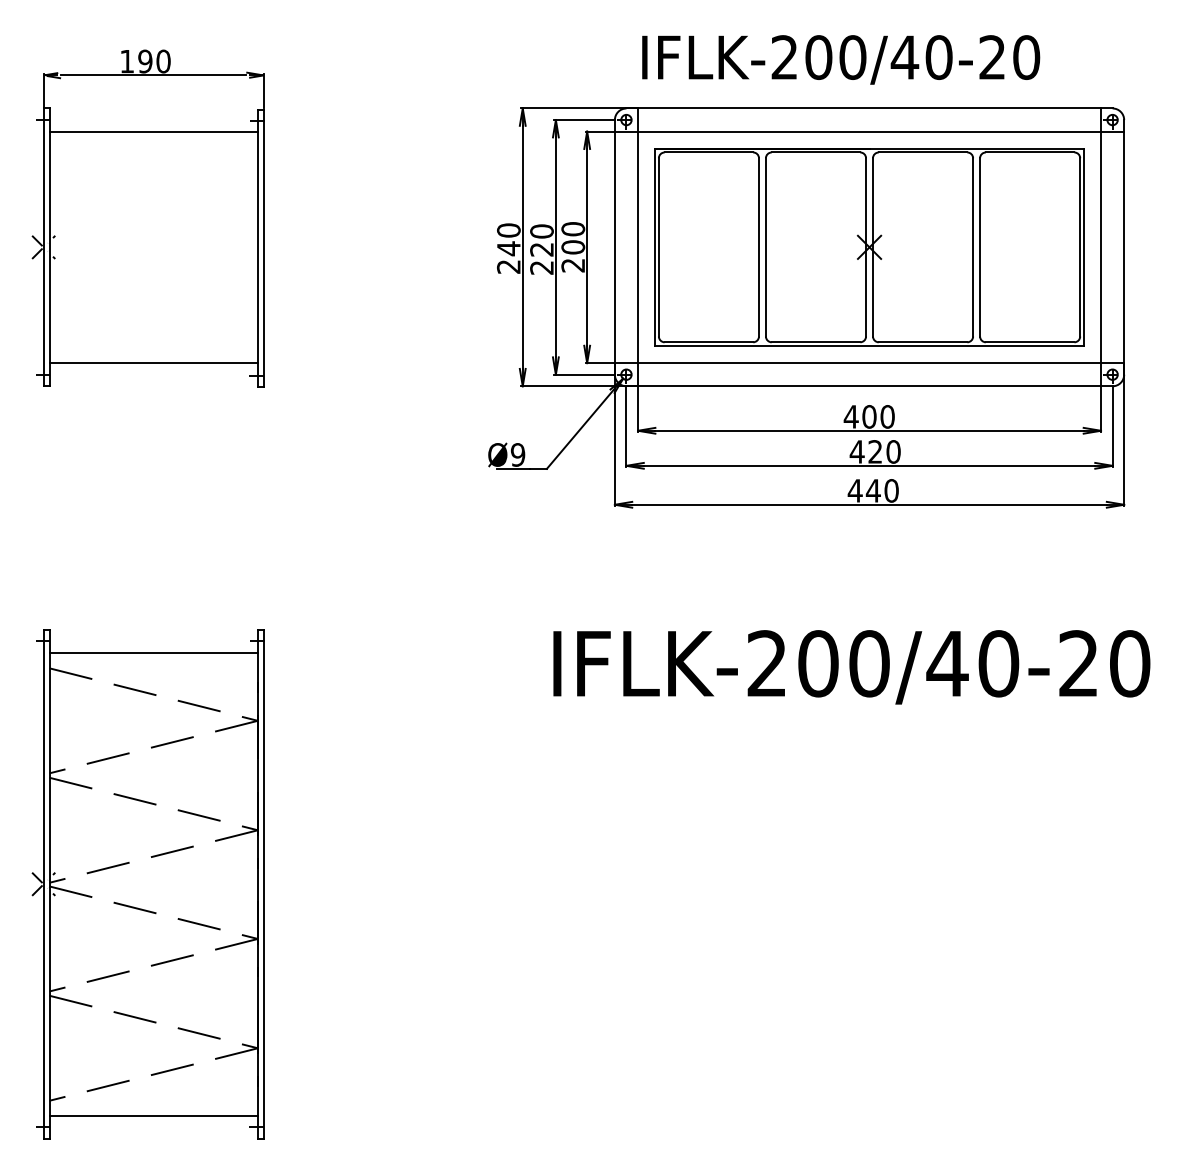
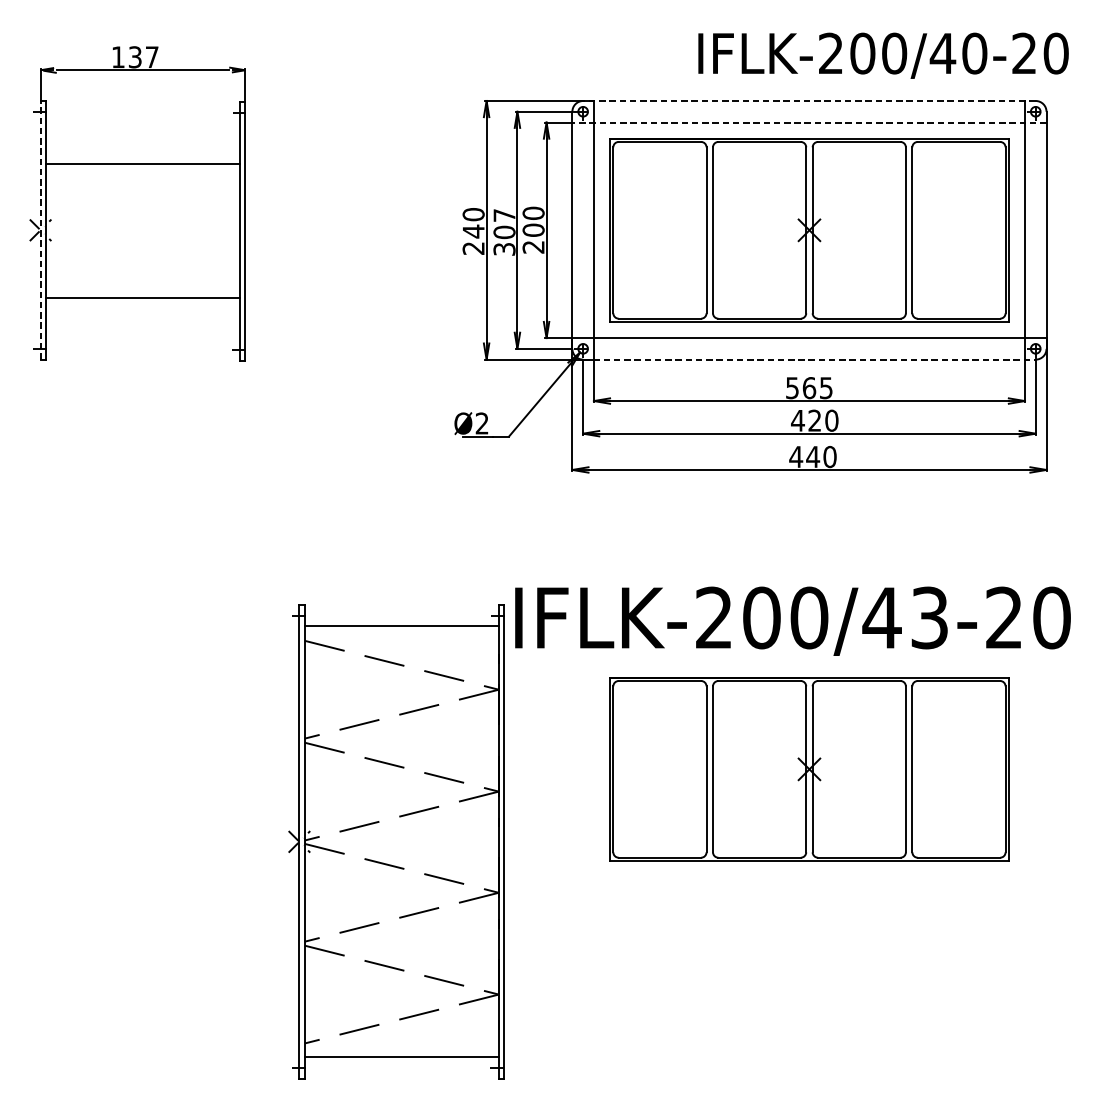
text: (841, 59) -> (883, 55), moved
text: (154, 61) -> (143, 57), 190 -> 137
line: (869, 108) -> (809, 101), solid -> dashed
line: (153, 131) -> (142, 163), moved
line: (869, 131) -> (809, 122), solid -> dashed
line: (43, 247) -> (40, 230), solid -> dashed
text: (541, 249) -> (504, 232), 220 -> 307
line: (153, 363) -> (142, 298), moved
line: (870, 386) -> (810, 359), solid -> dashed
text: (868, 416) -> (808, 387), 400 -> 565
text: (517, 454) -> (481, 423), Ø9 -> Ø2
text: (998, 663) -> (929, 617), IFLK-200/40-20 -> IFLK-200/43-20
part: (869, 826) -> (809, 769), added
part: (147, 884) -> (396, 842), moved

